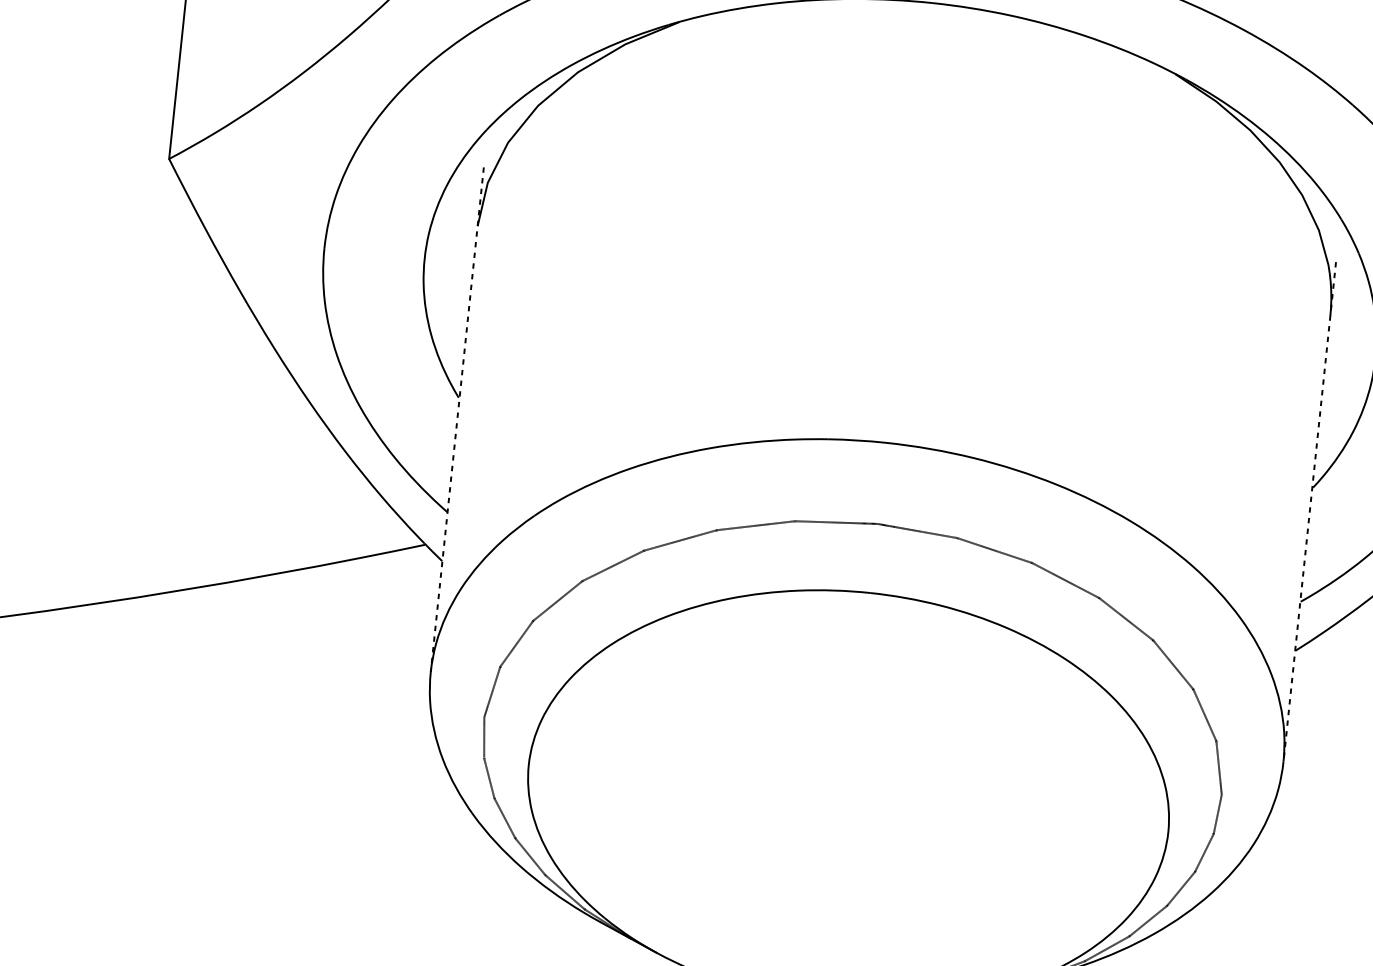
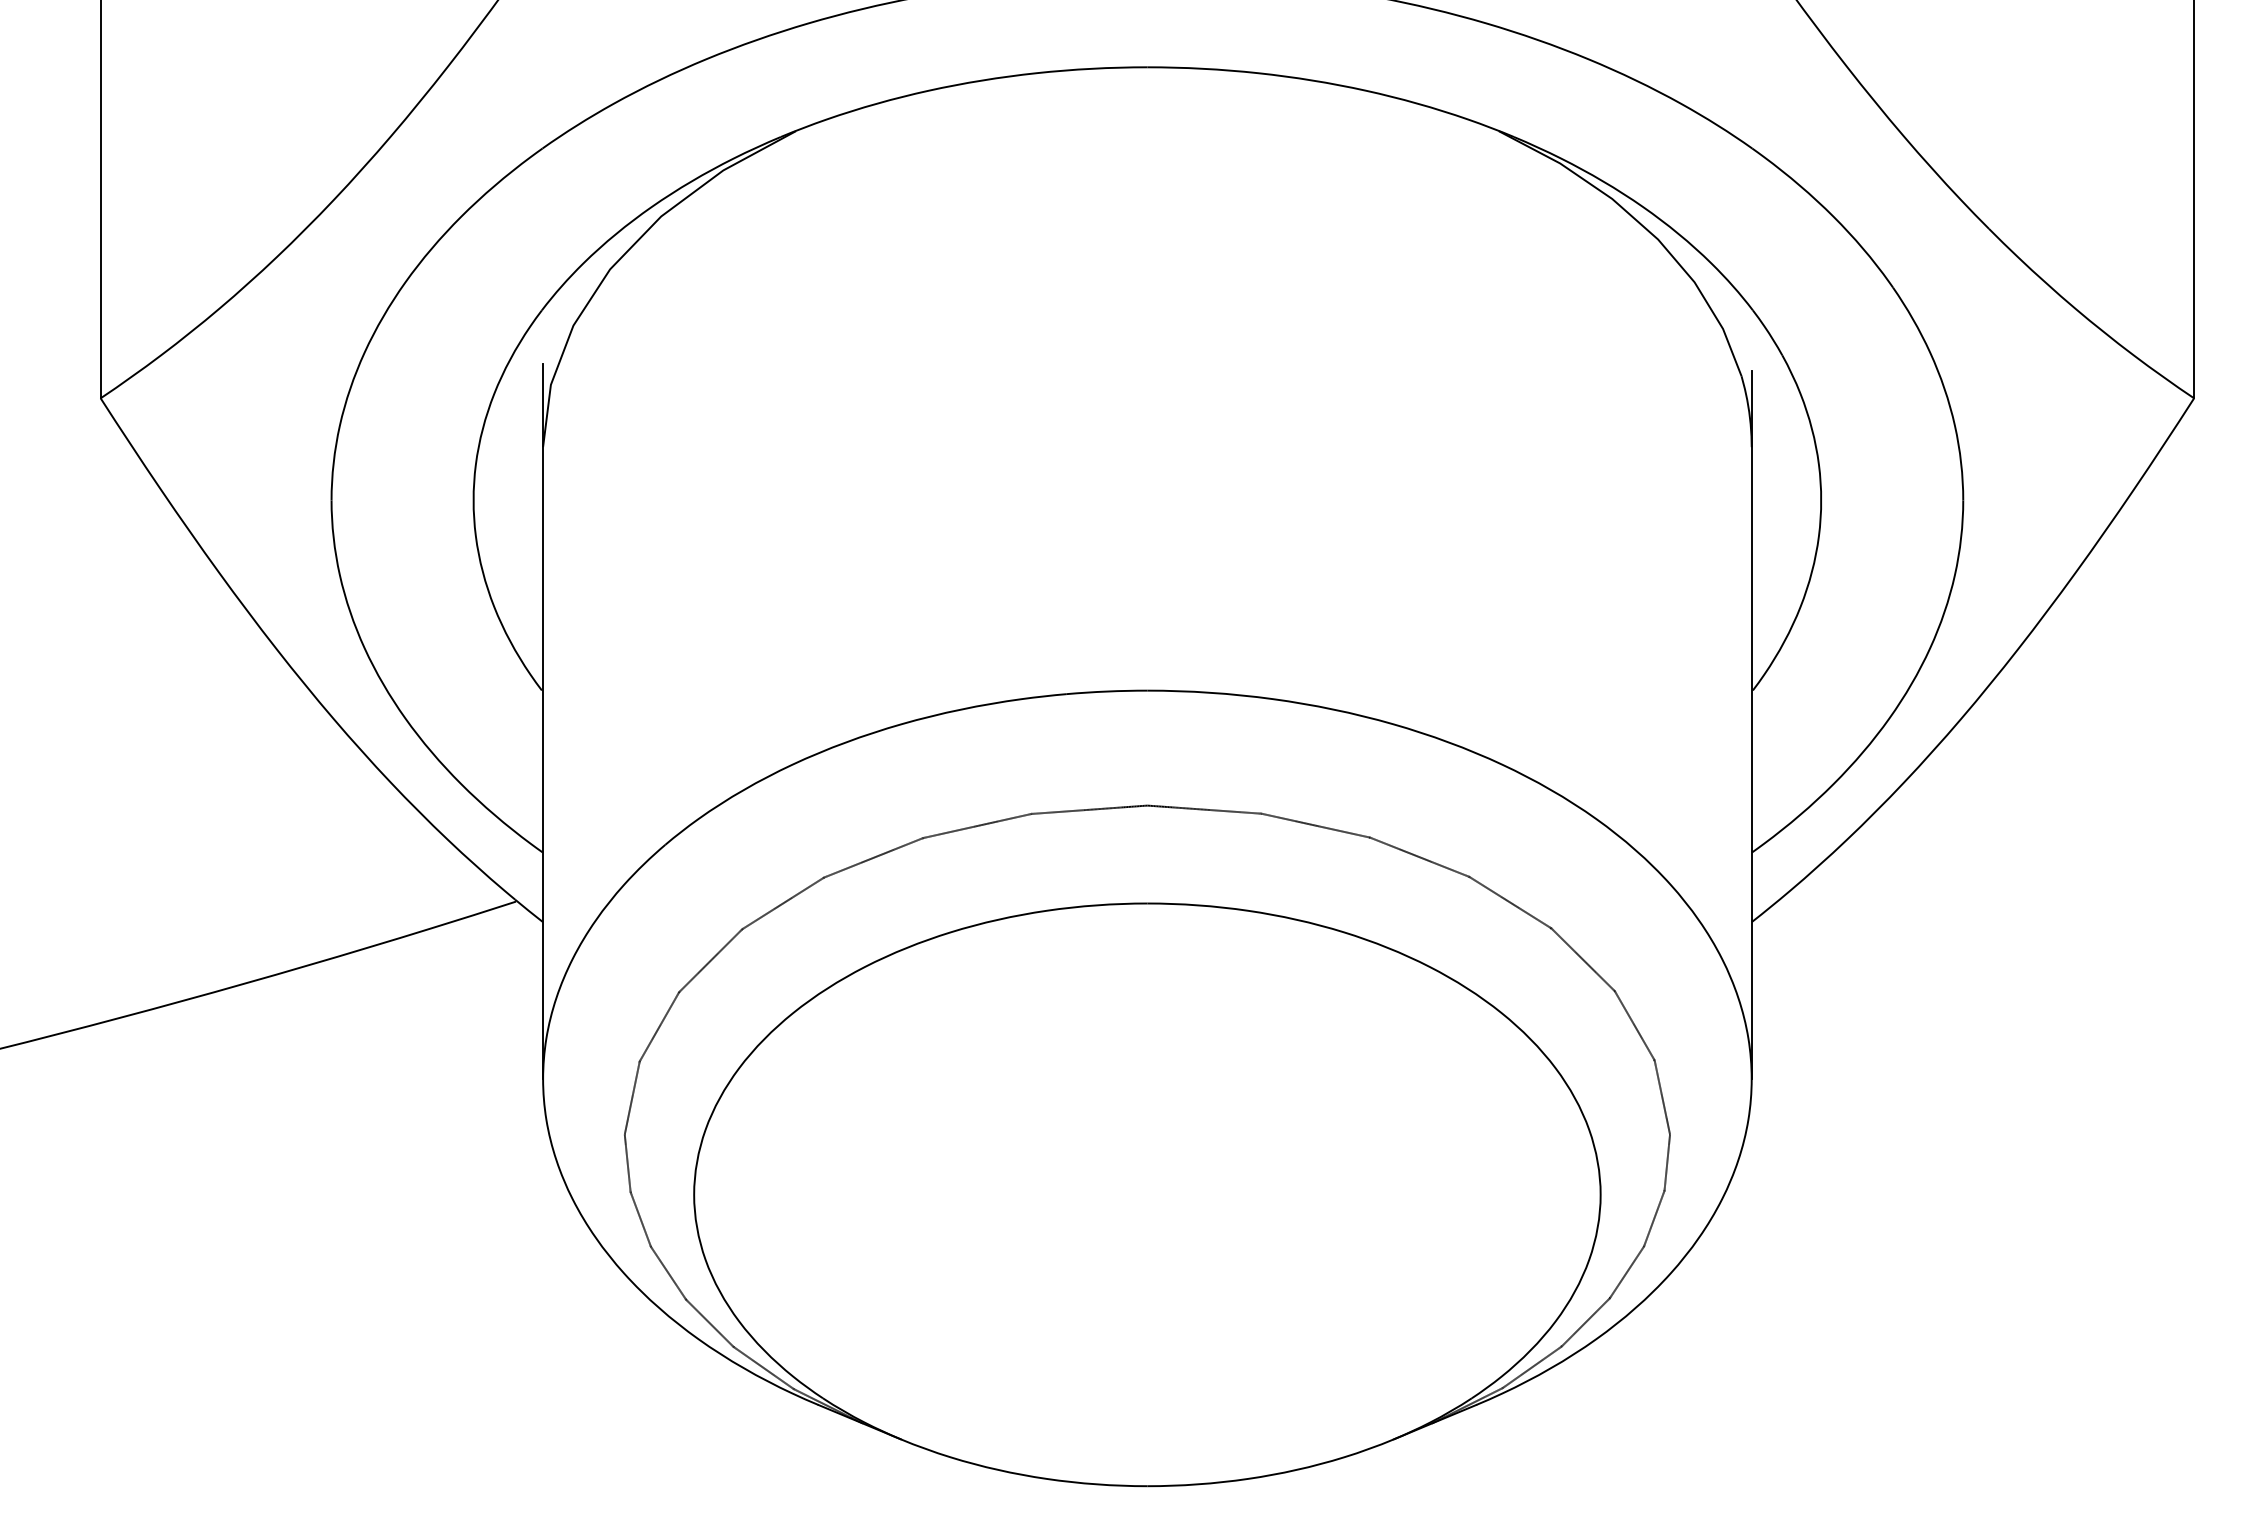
line: (457, 419) -> (543, 721), dashed -> solid
line: (1309, 512) -> (1751, 725), dashed -> solid

